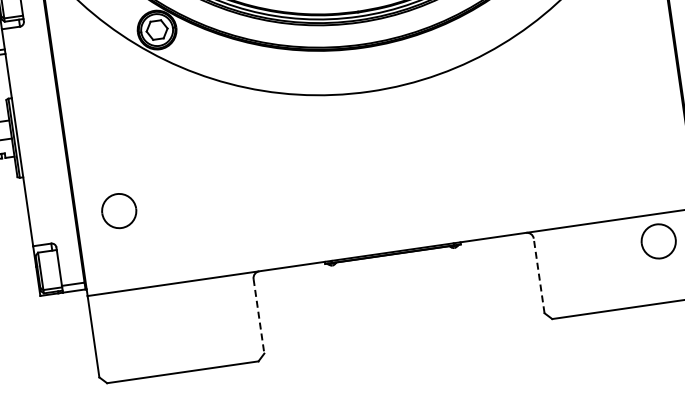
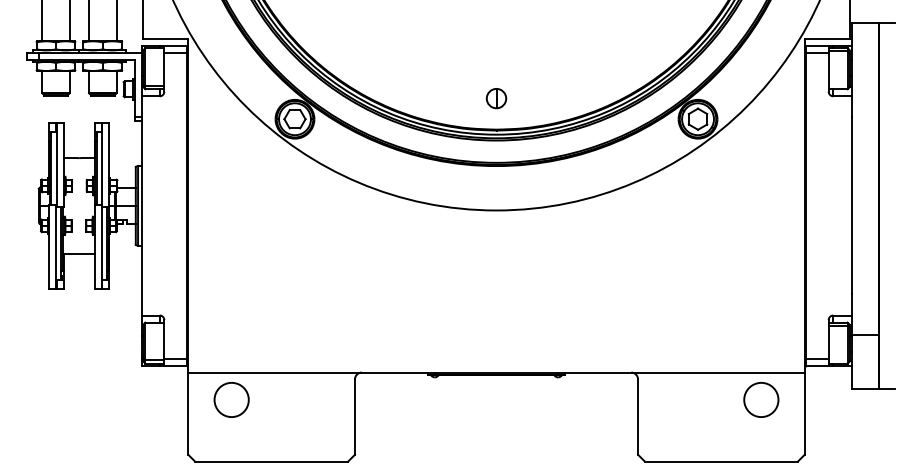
part: (118, 210) -> (231, 399), moved
line: (539, 276) -> (638, 417), dashed -> solid
line: (258, 316) -> (354, 417), dashed -> solid

